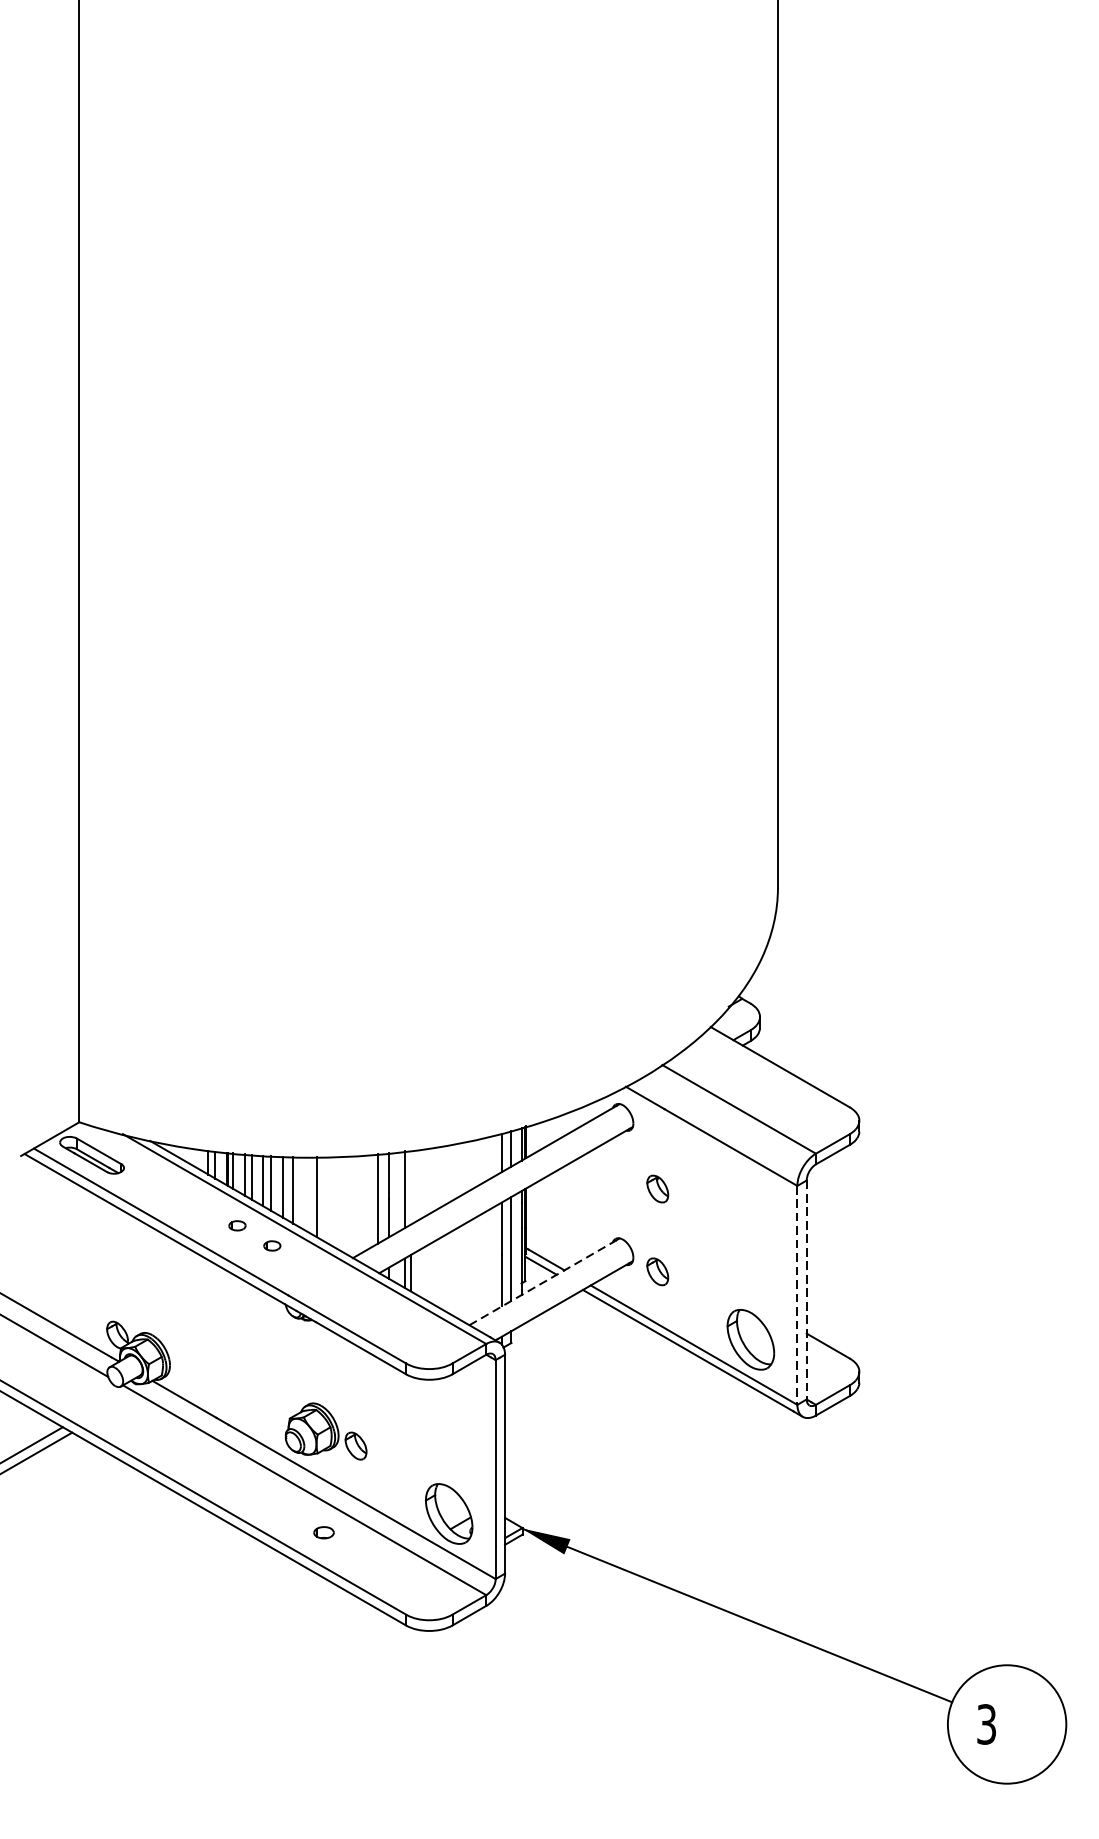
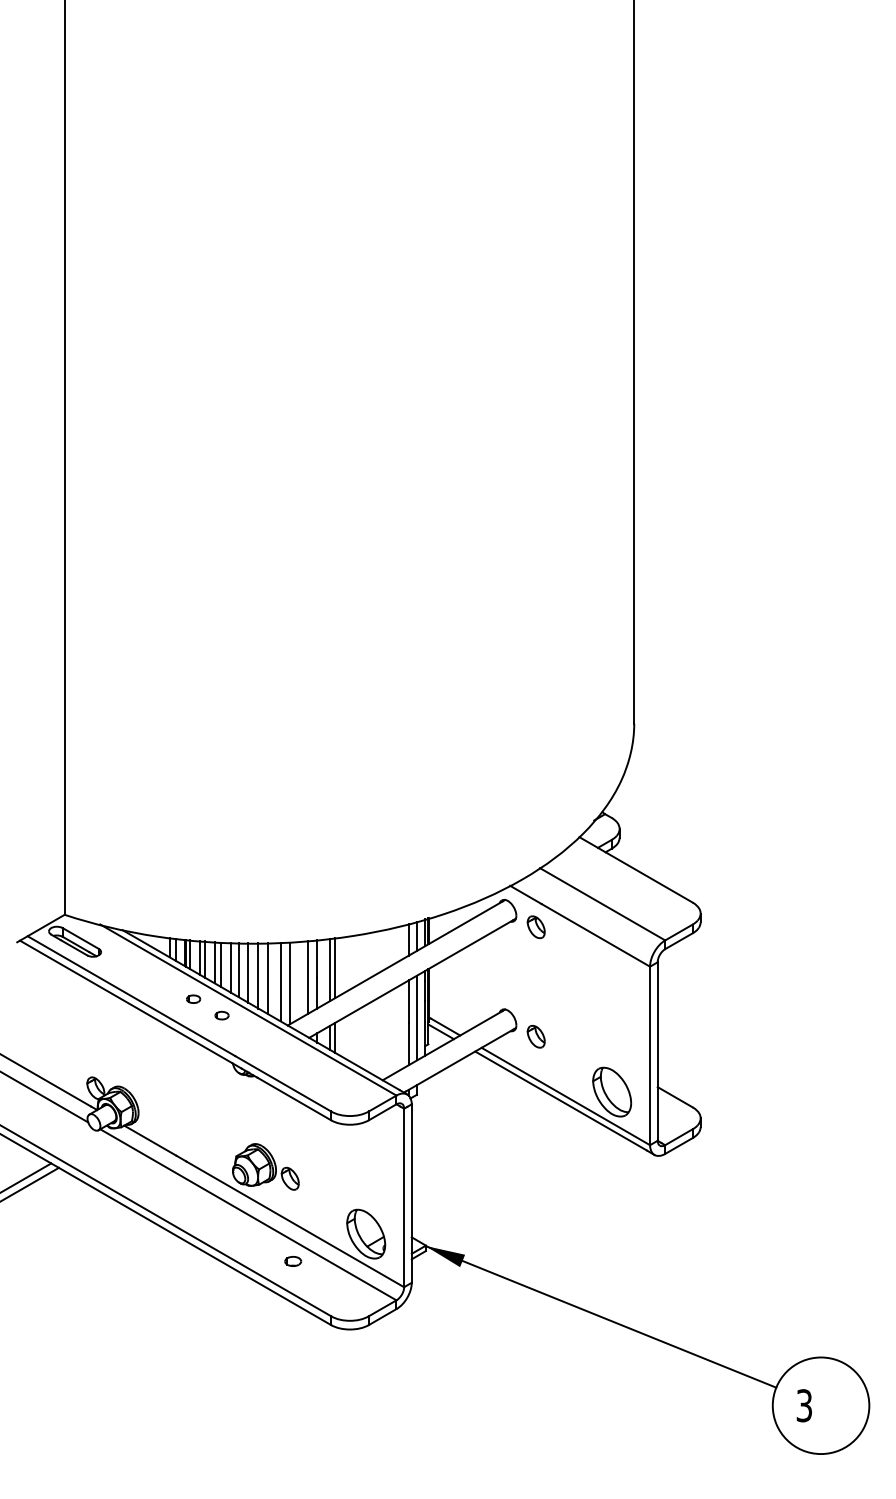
line: (410, 1188) -> (334, 968), added
part: (656, 1189) -> (535, 927), moved
line: (304, 1193) -> (248, 972), added
line: (329, 1200) -> (268, 978), added
line: (344, 1204) -> (280, 981), added
line: (356, 1206) -> (290, 983), added
line: (543, 1282) -> (443, 1045), dashed -> solid
line: (806, 1291) -> (657, 1052), dashed -> solid
line: (797, 1296) -> (650, 1056), dashed -> solid
part: (324, 1532) -> (293, 1261), moved

